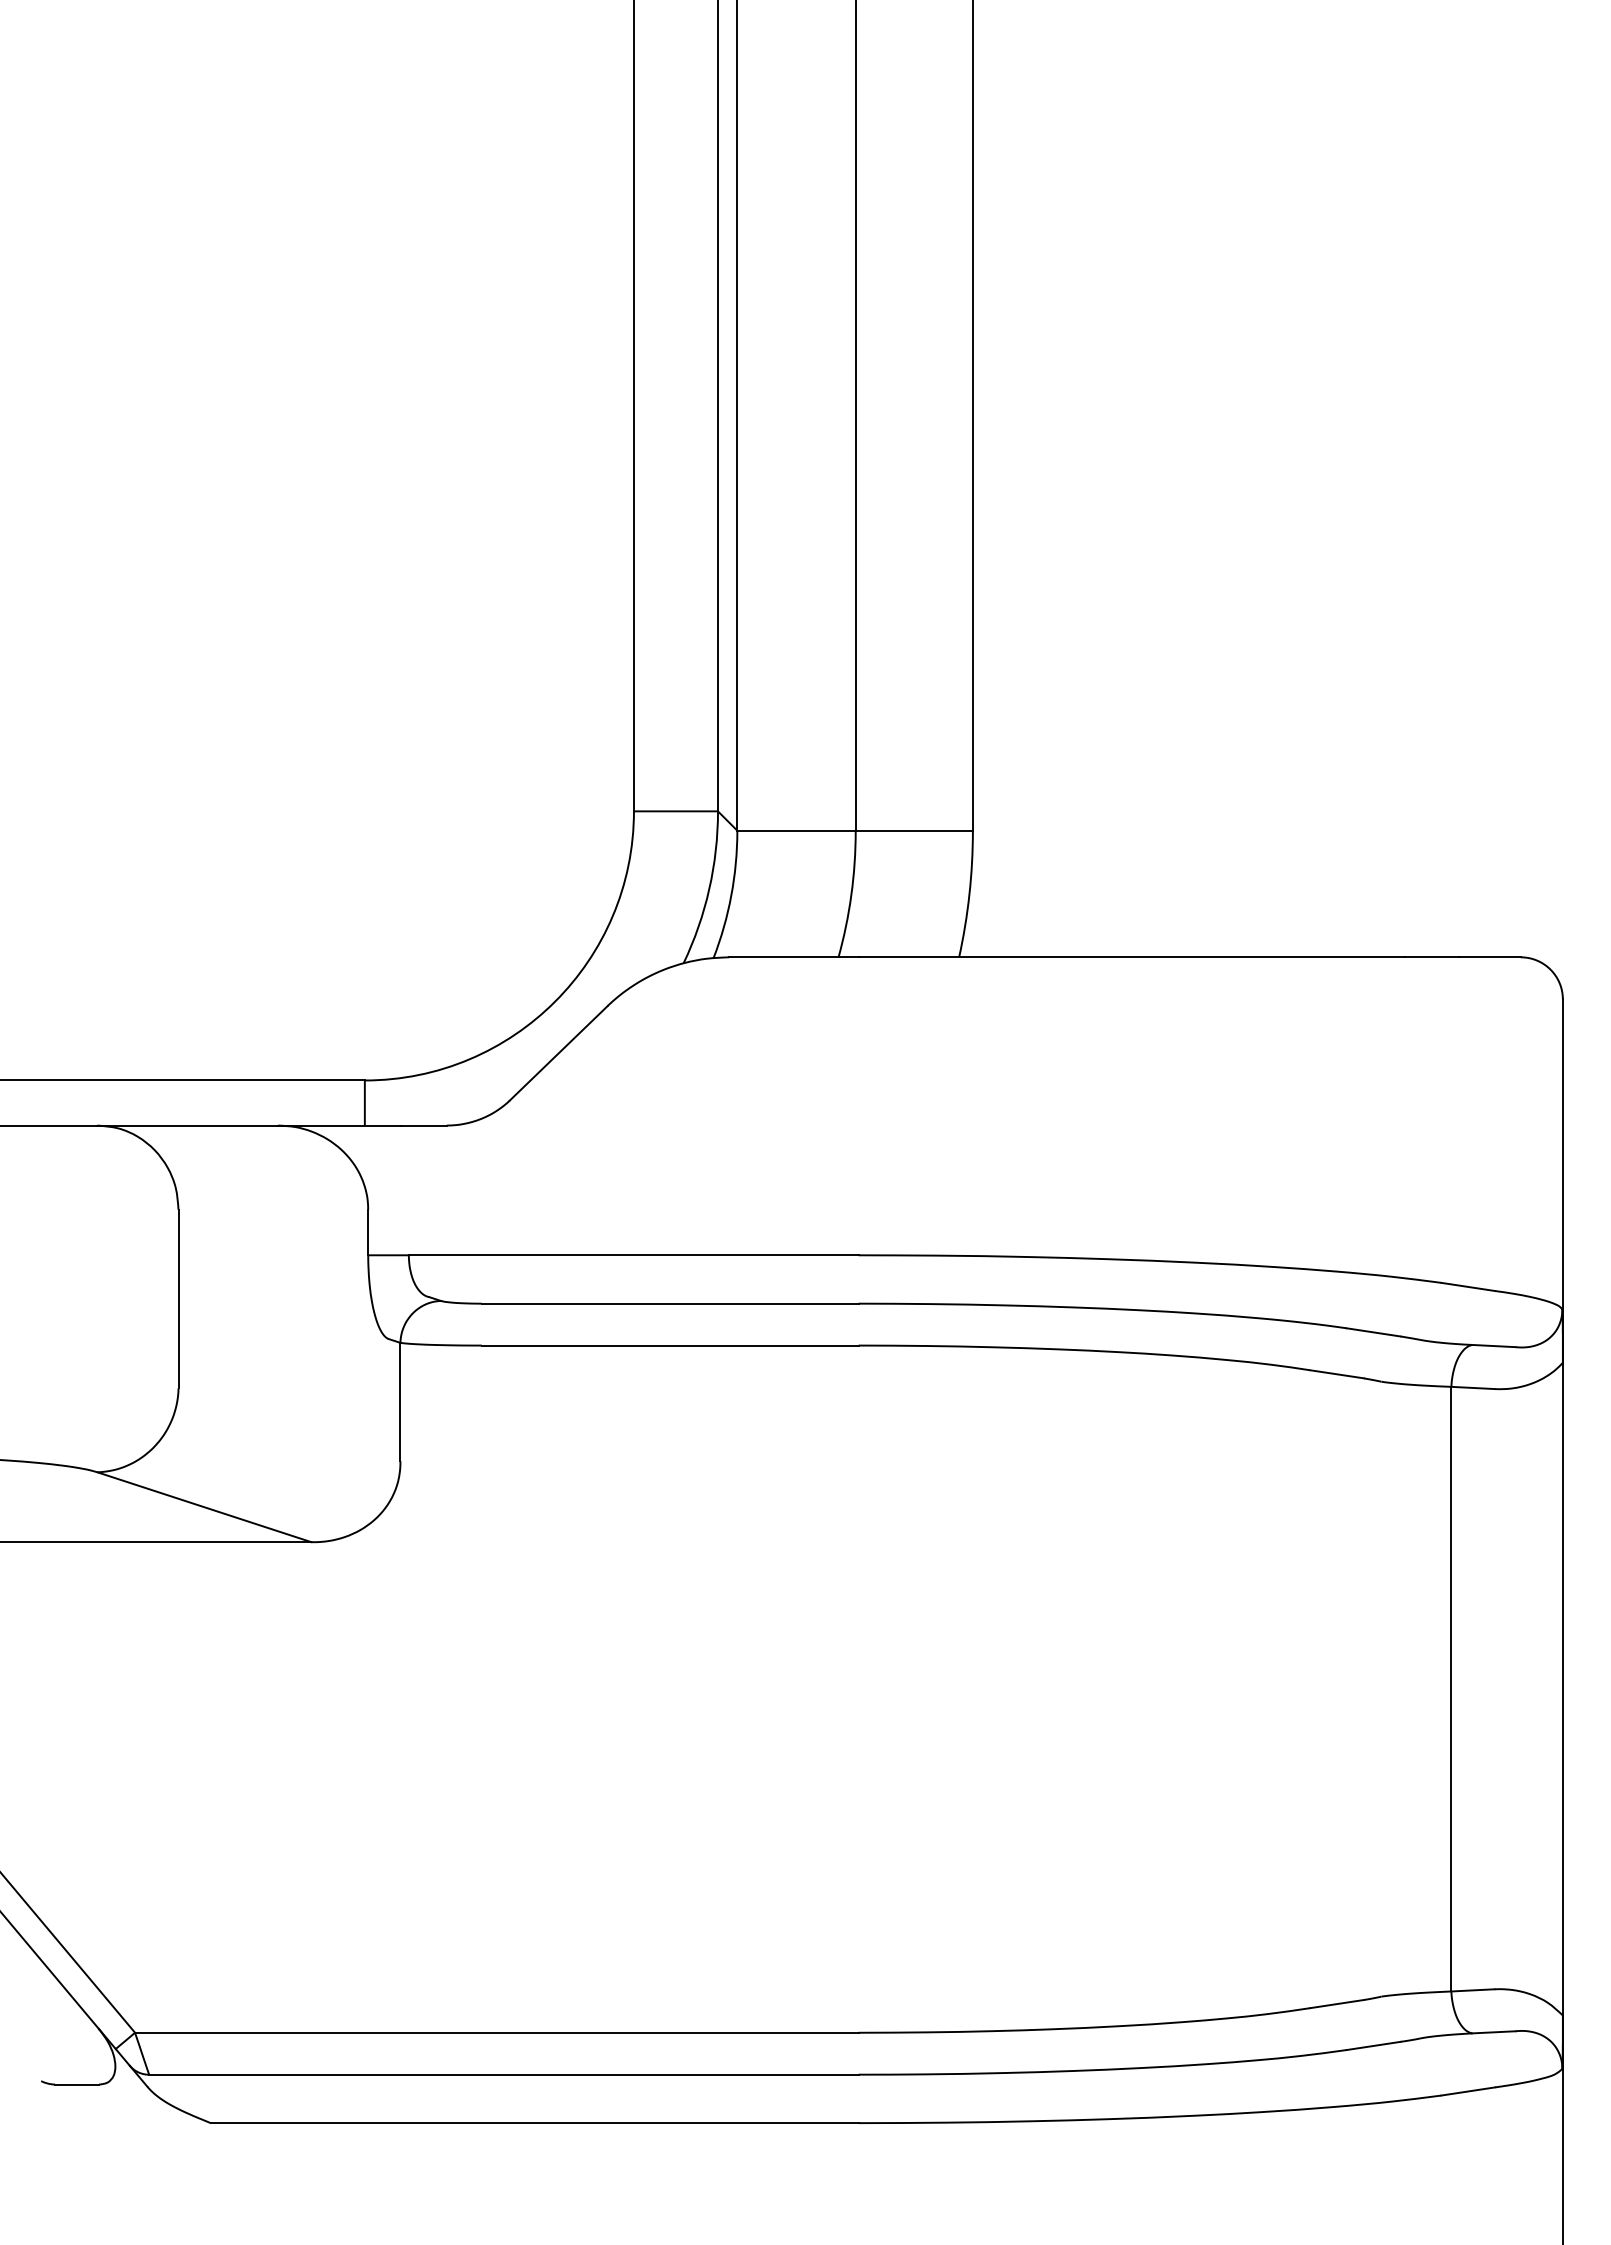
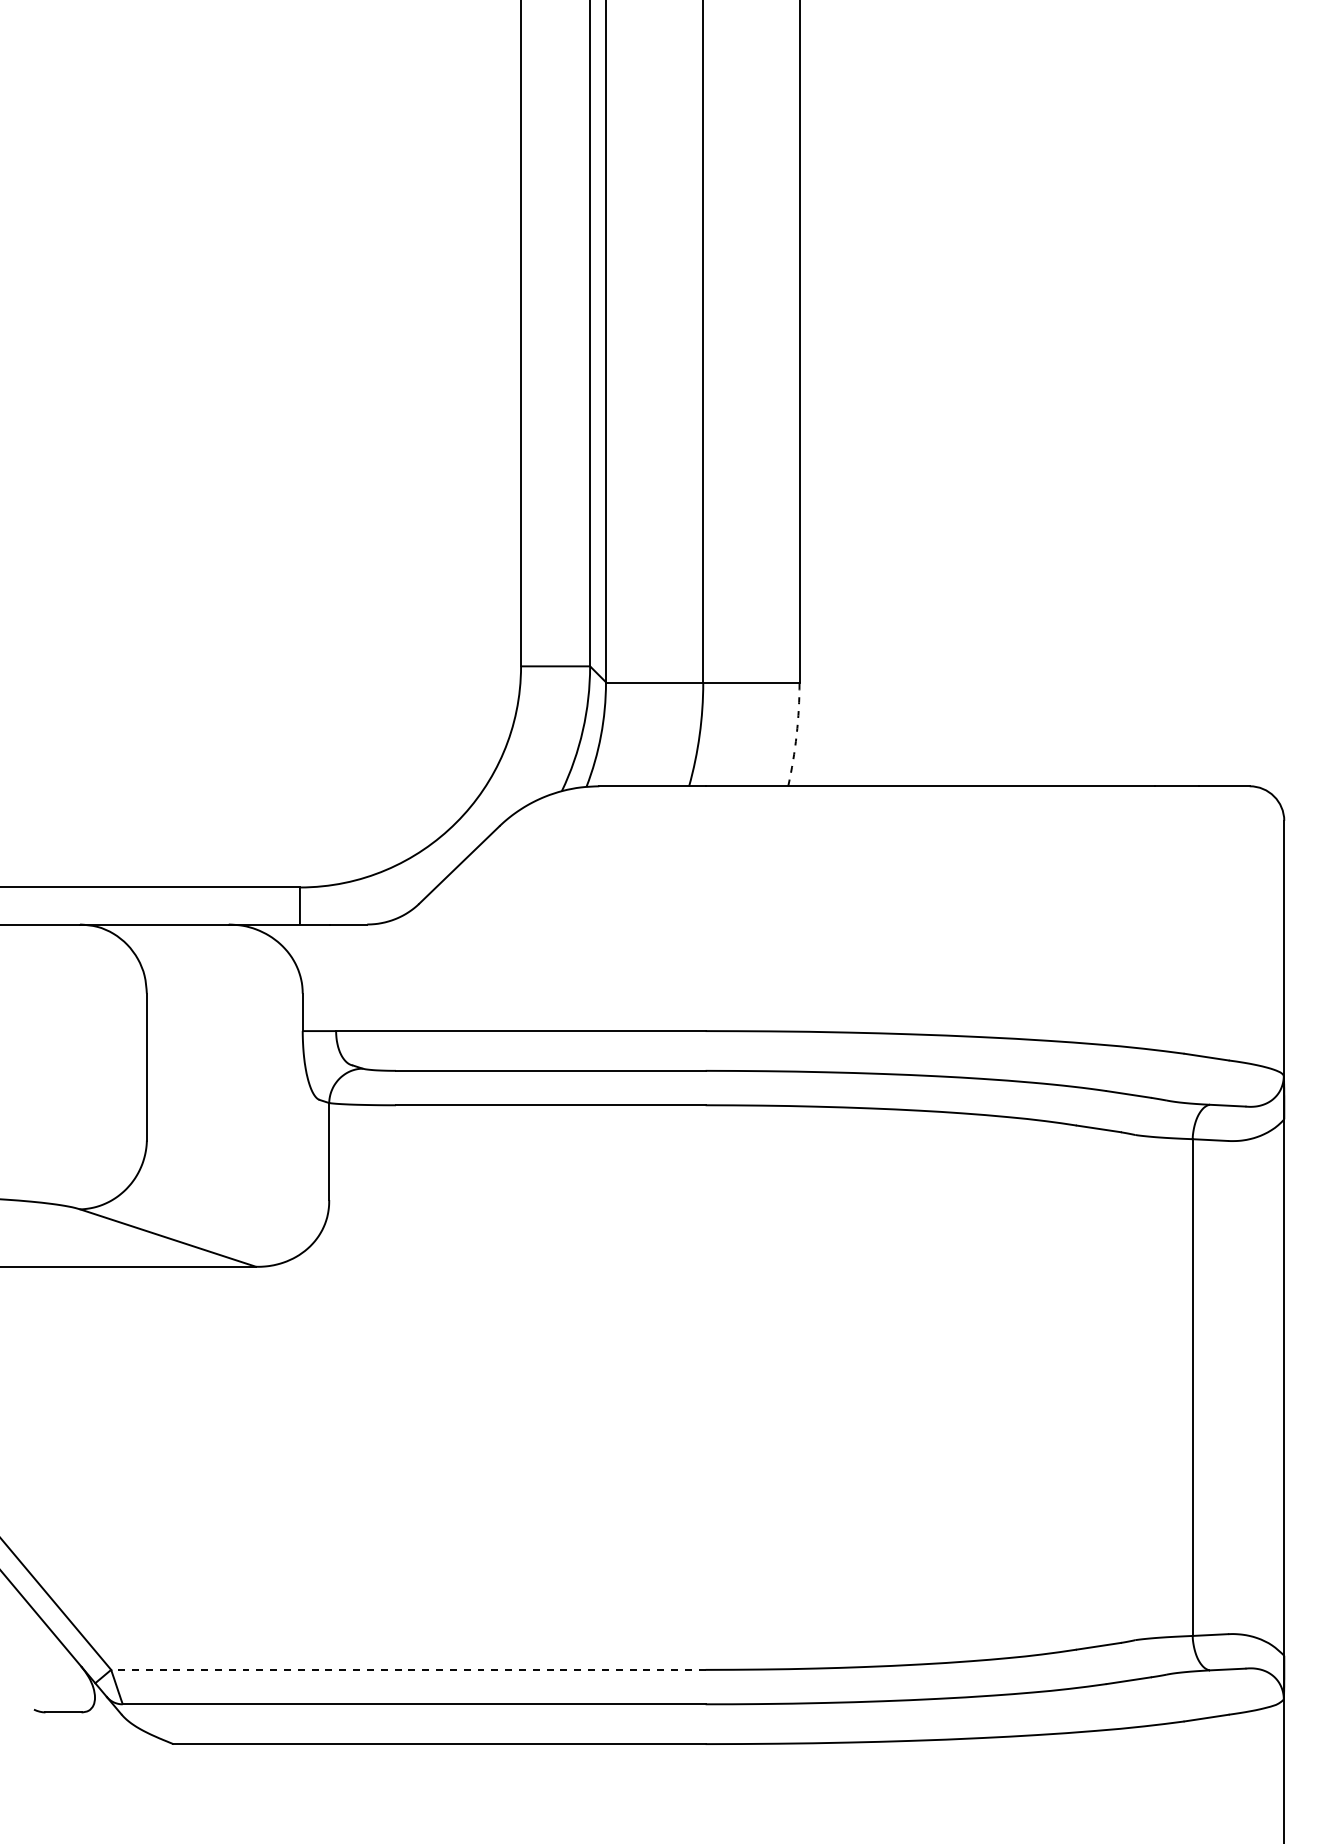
arc: (969, 894) -> (796, 734), solid -> dashed
line: (496, 2032) -> (408, 1669), solid -> dashed

